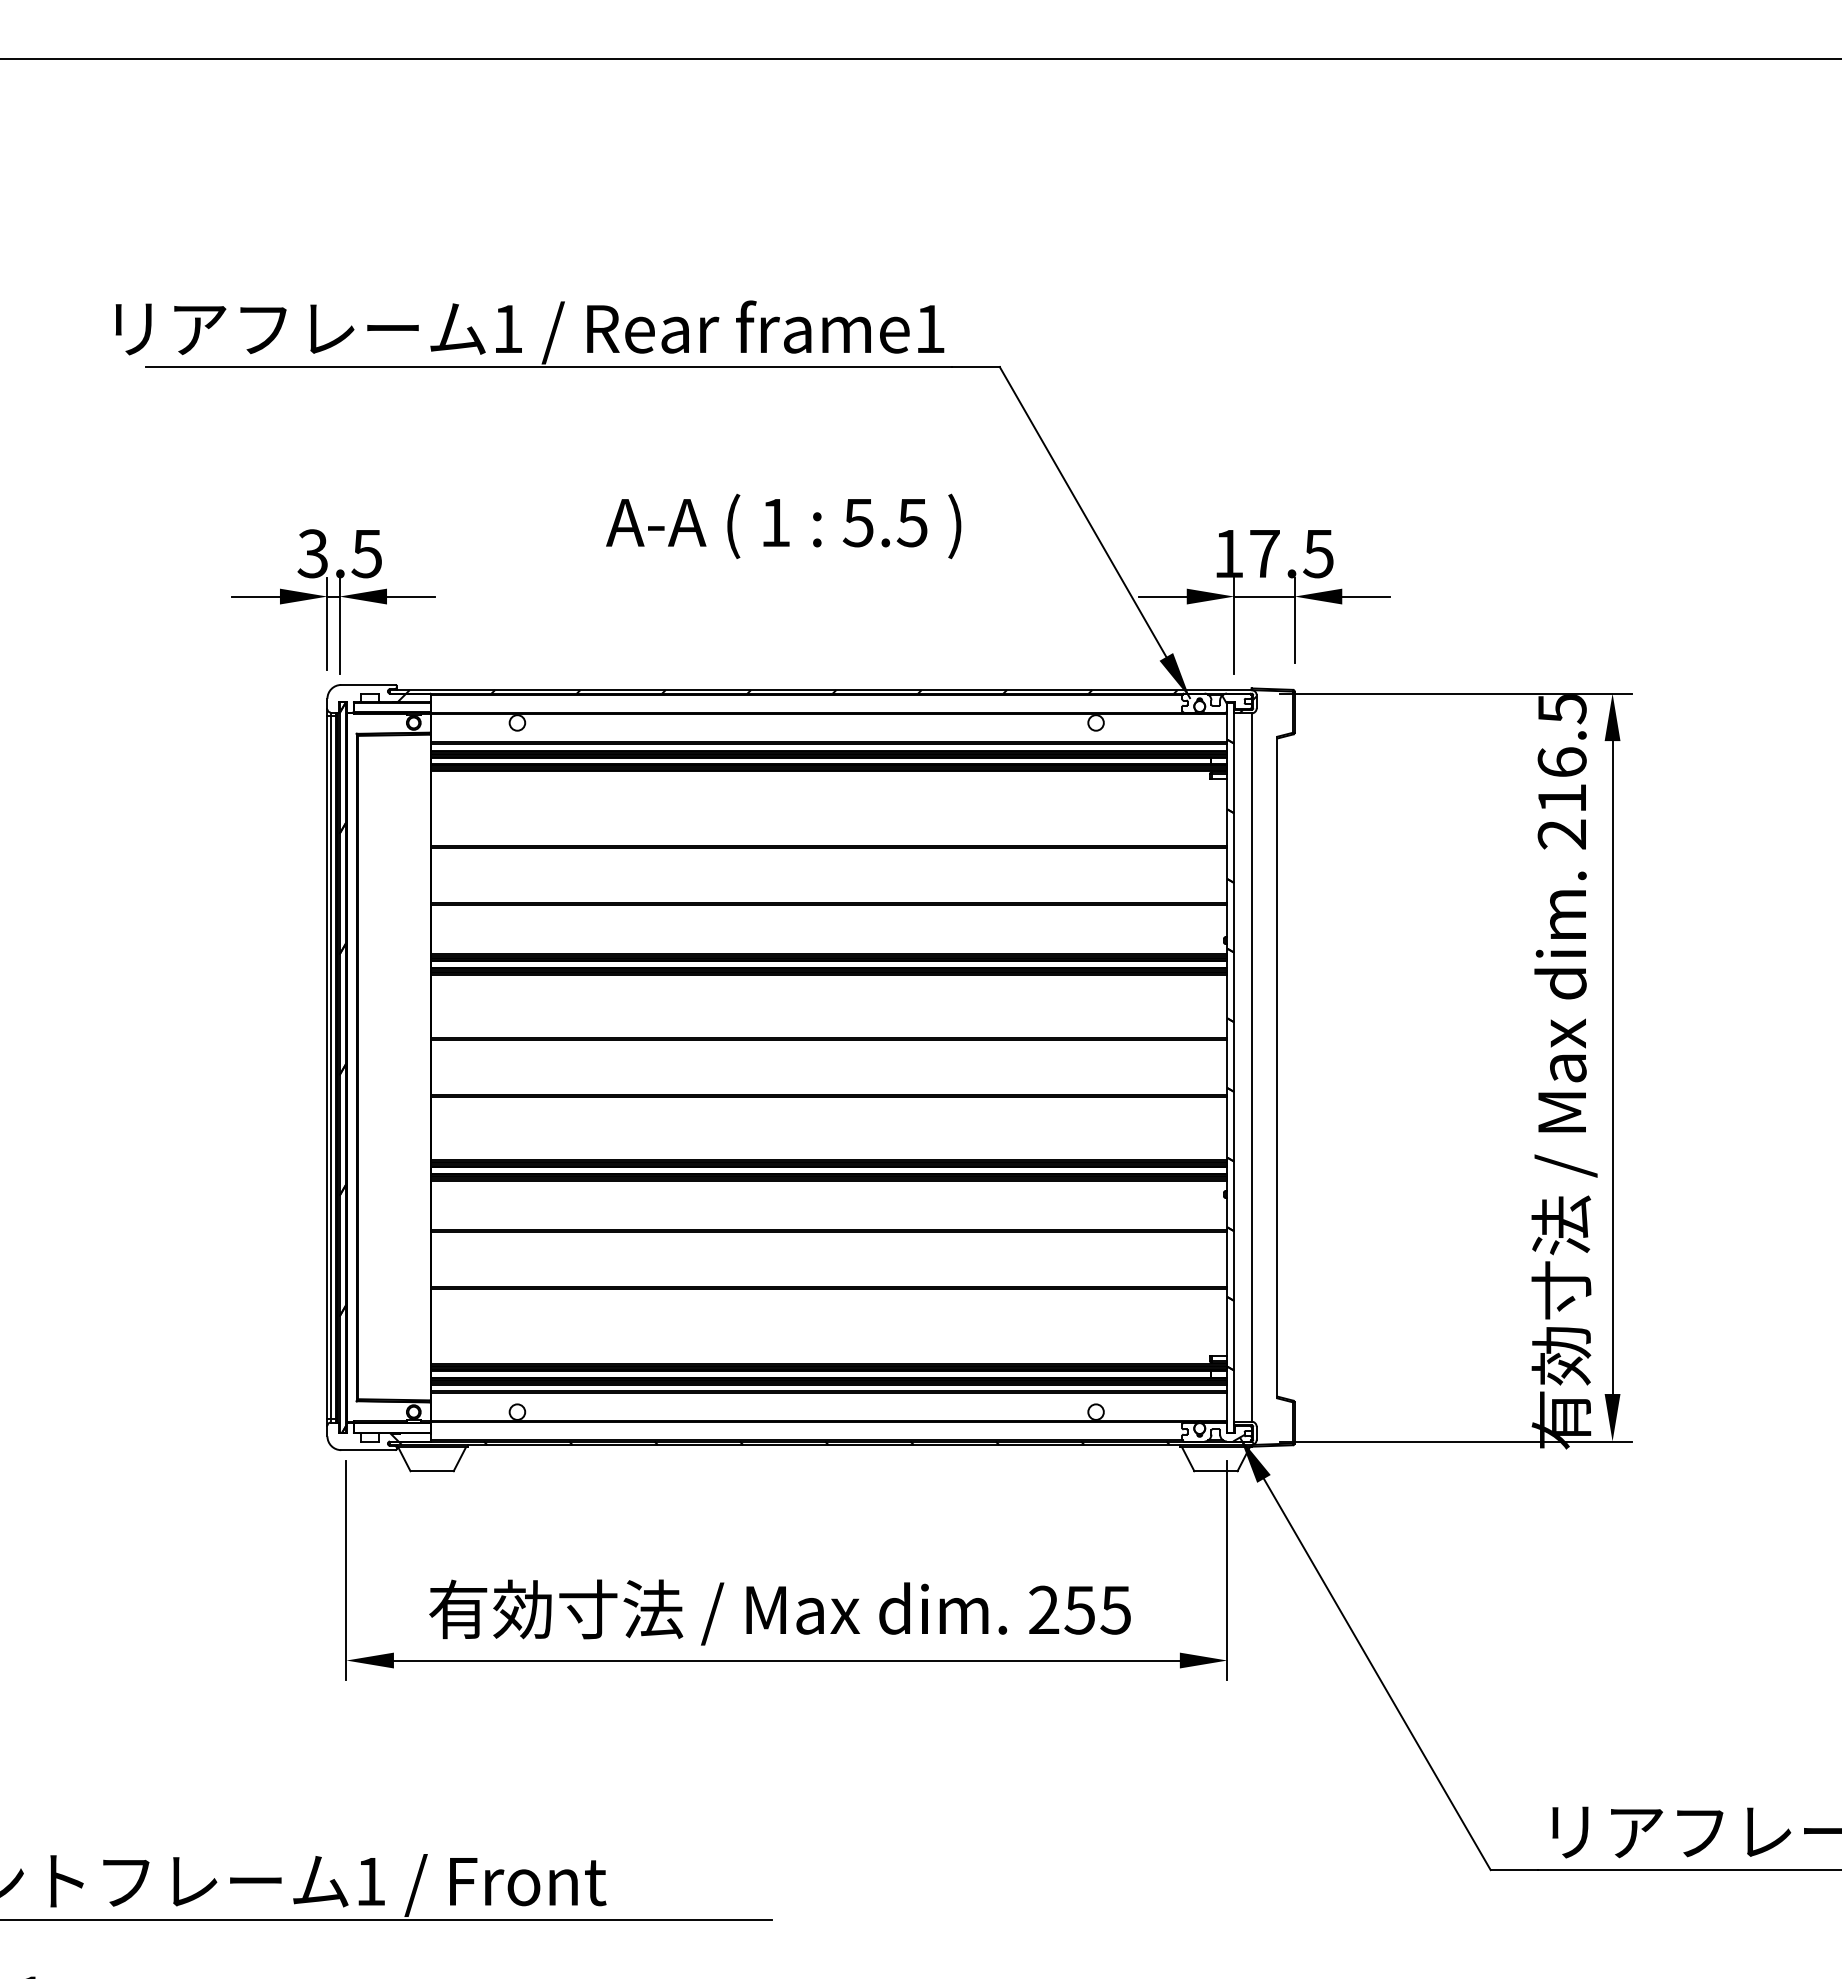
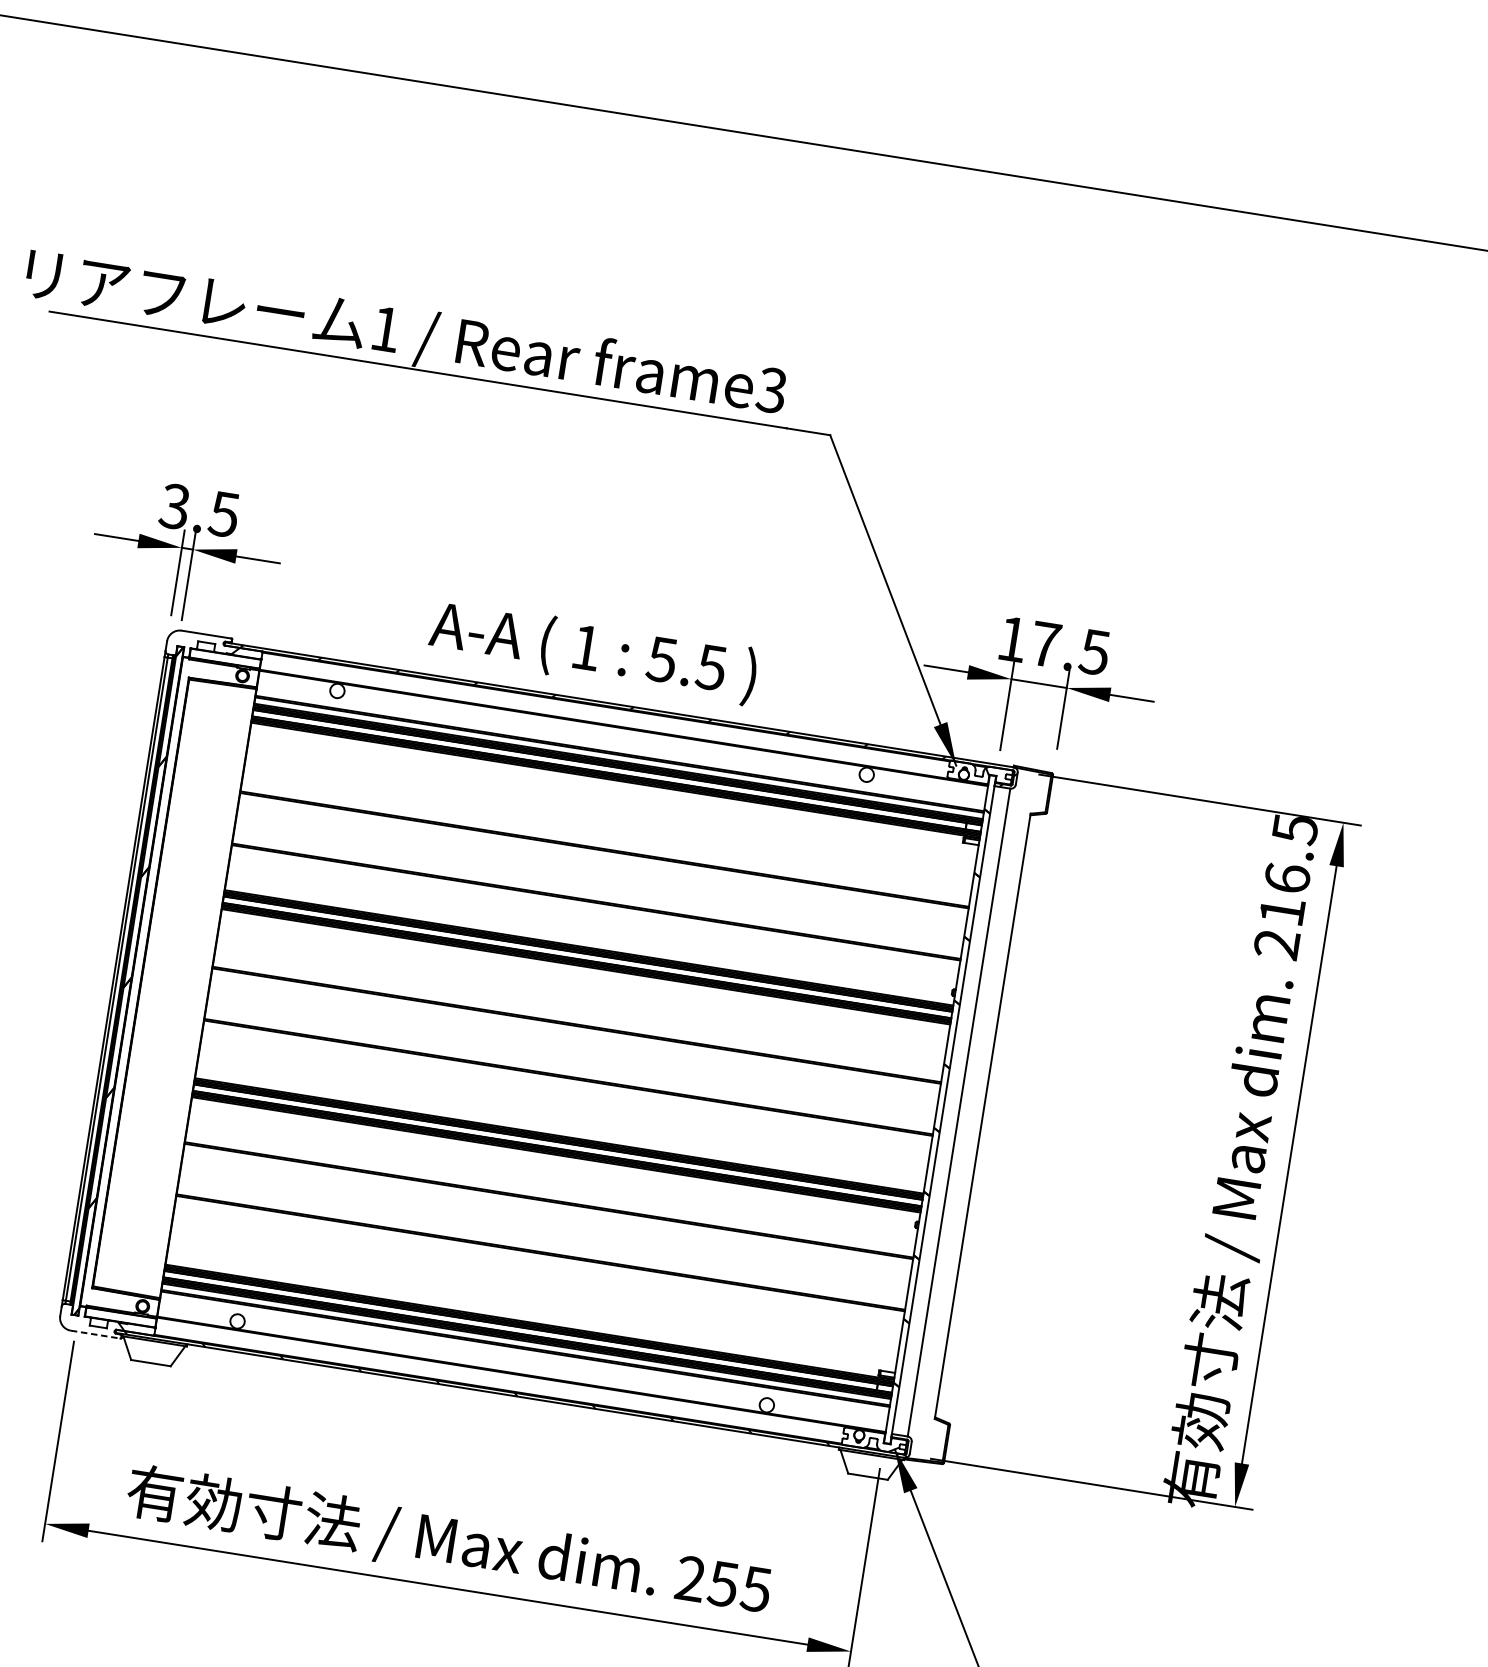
text: (929, 328) -> (771, 389), frame1 -> frame3
text: (783, 526) -> (593, 652), moved
line: (368, 1450) -> (95, 1334), solid -> dashed

